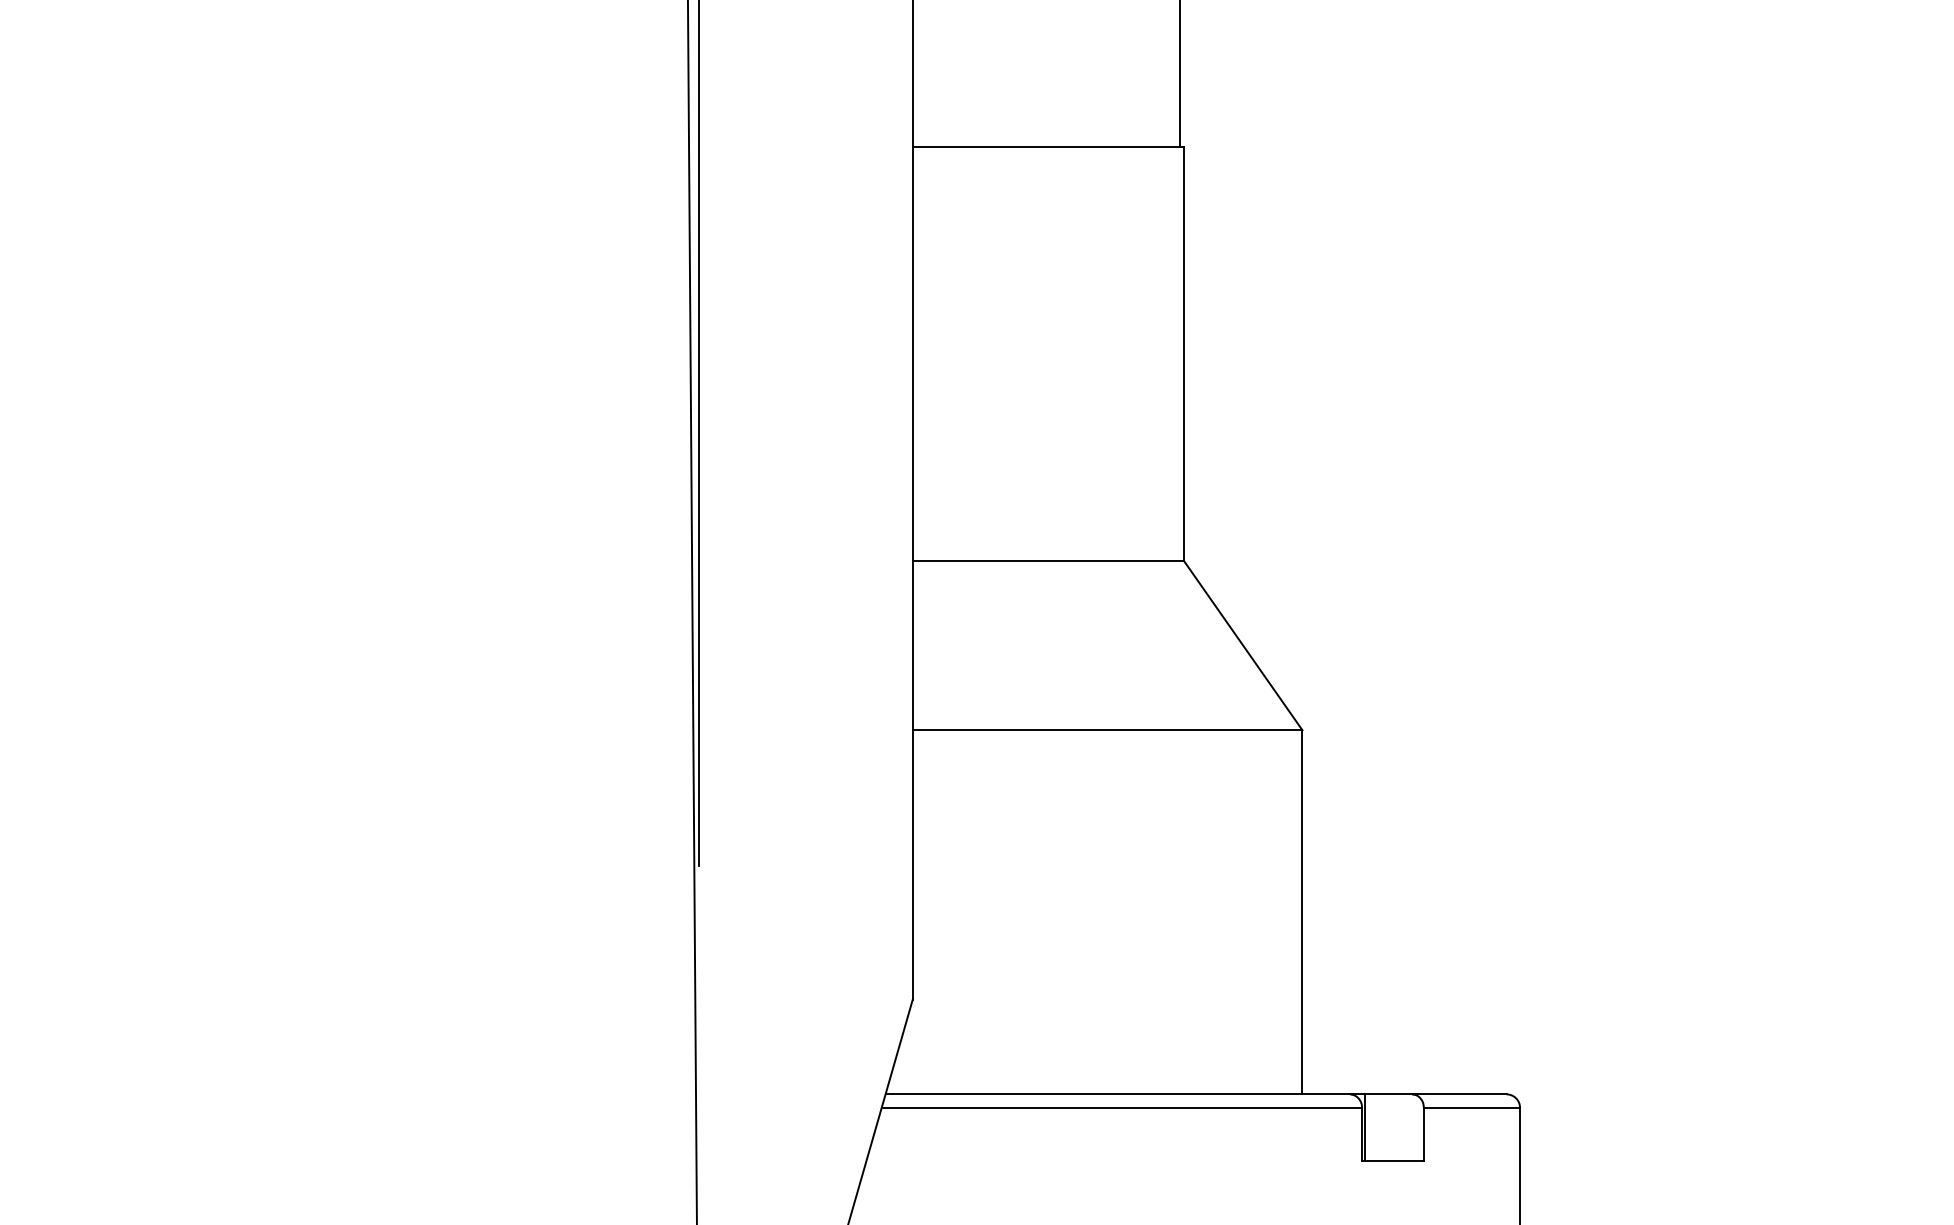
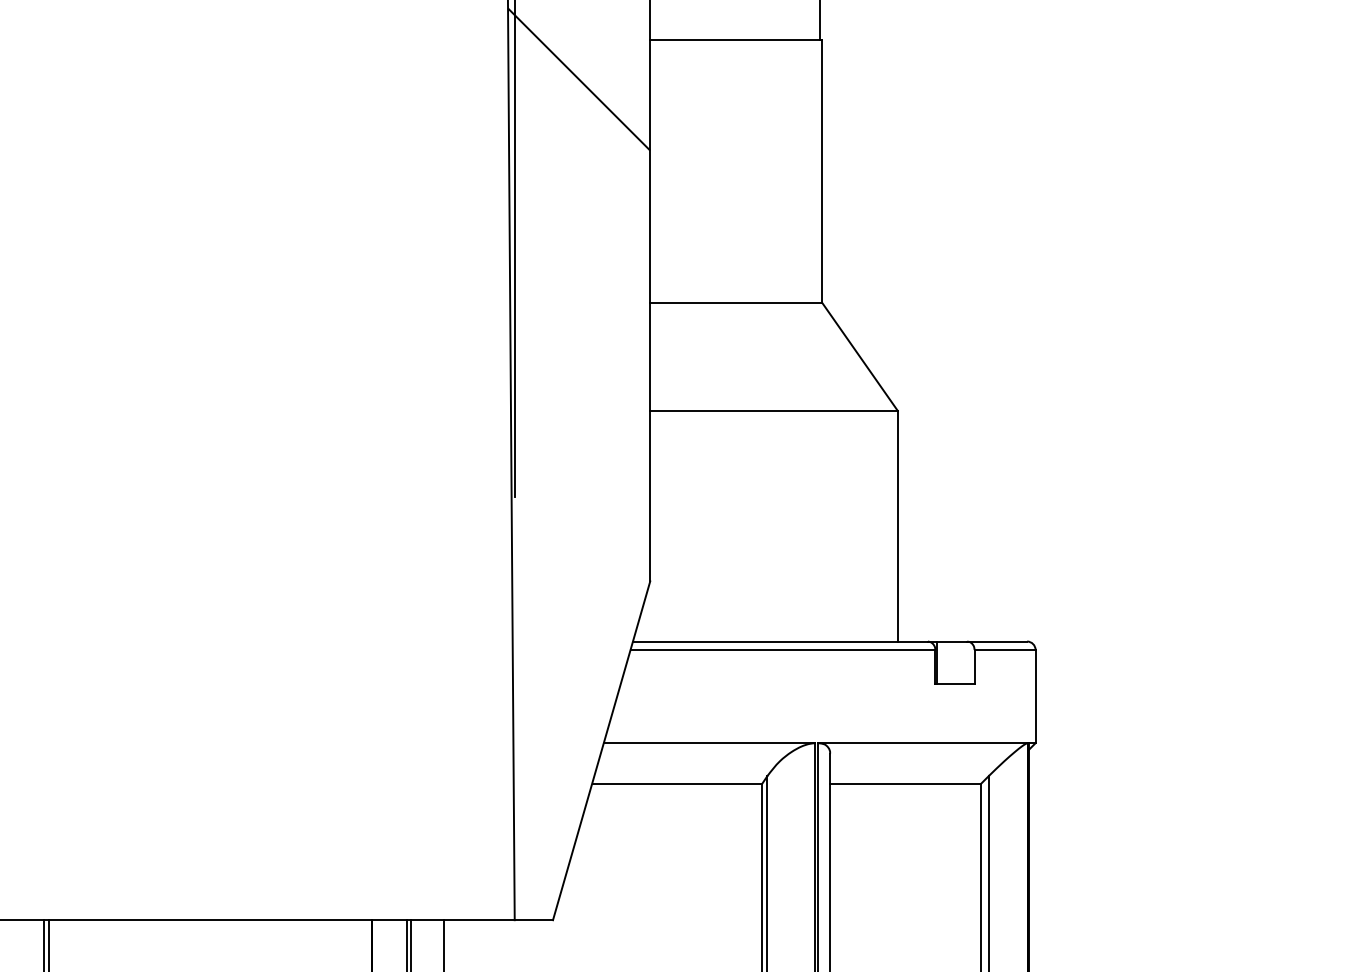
hatch: (799, 208) -> (578, 79), added

